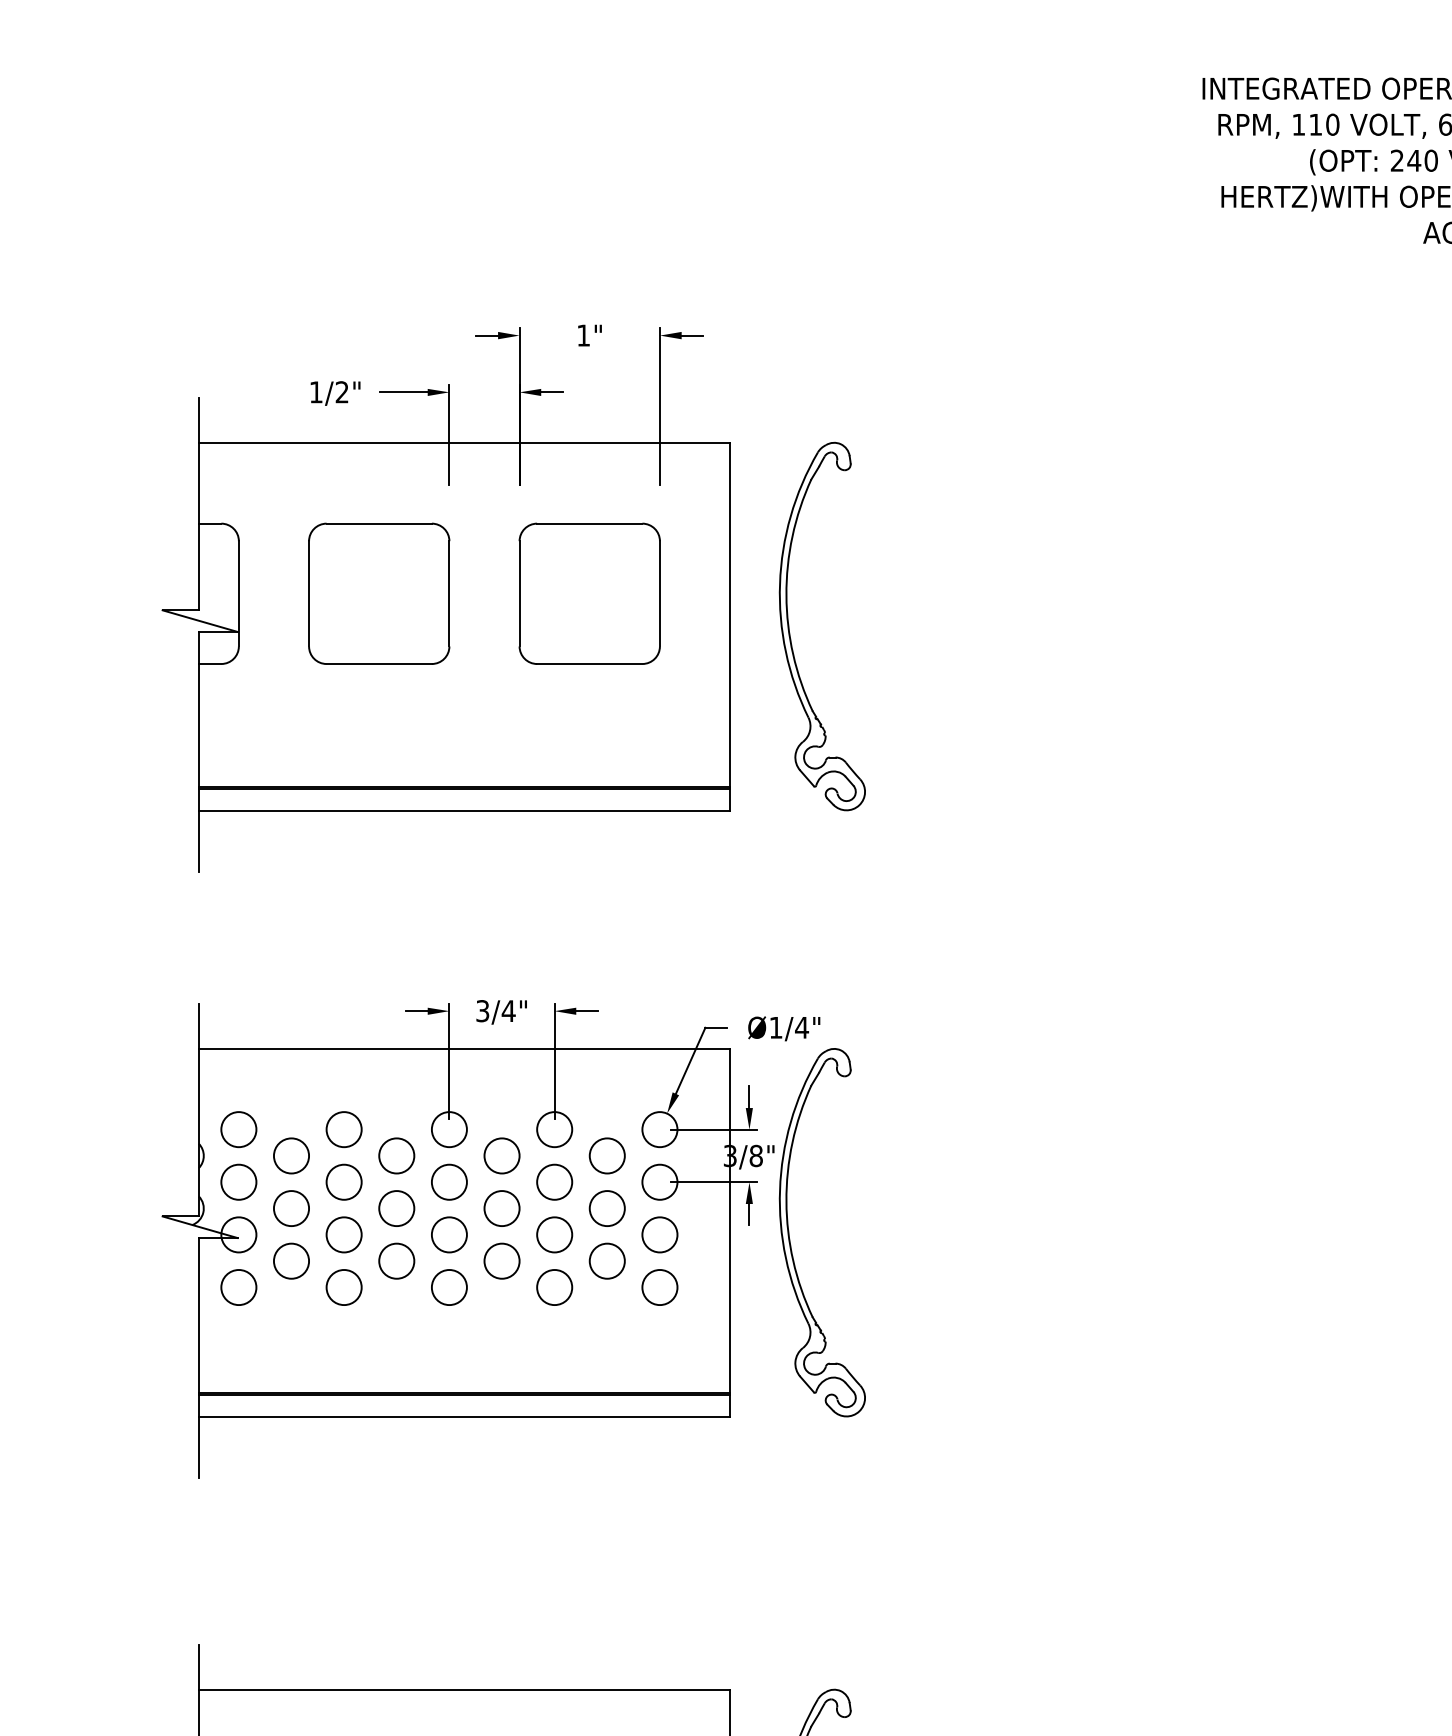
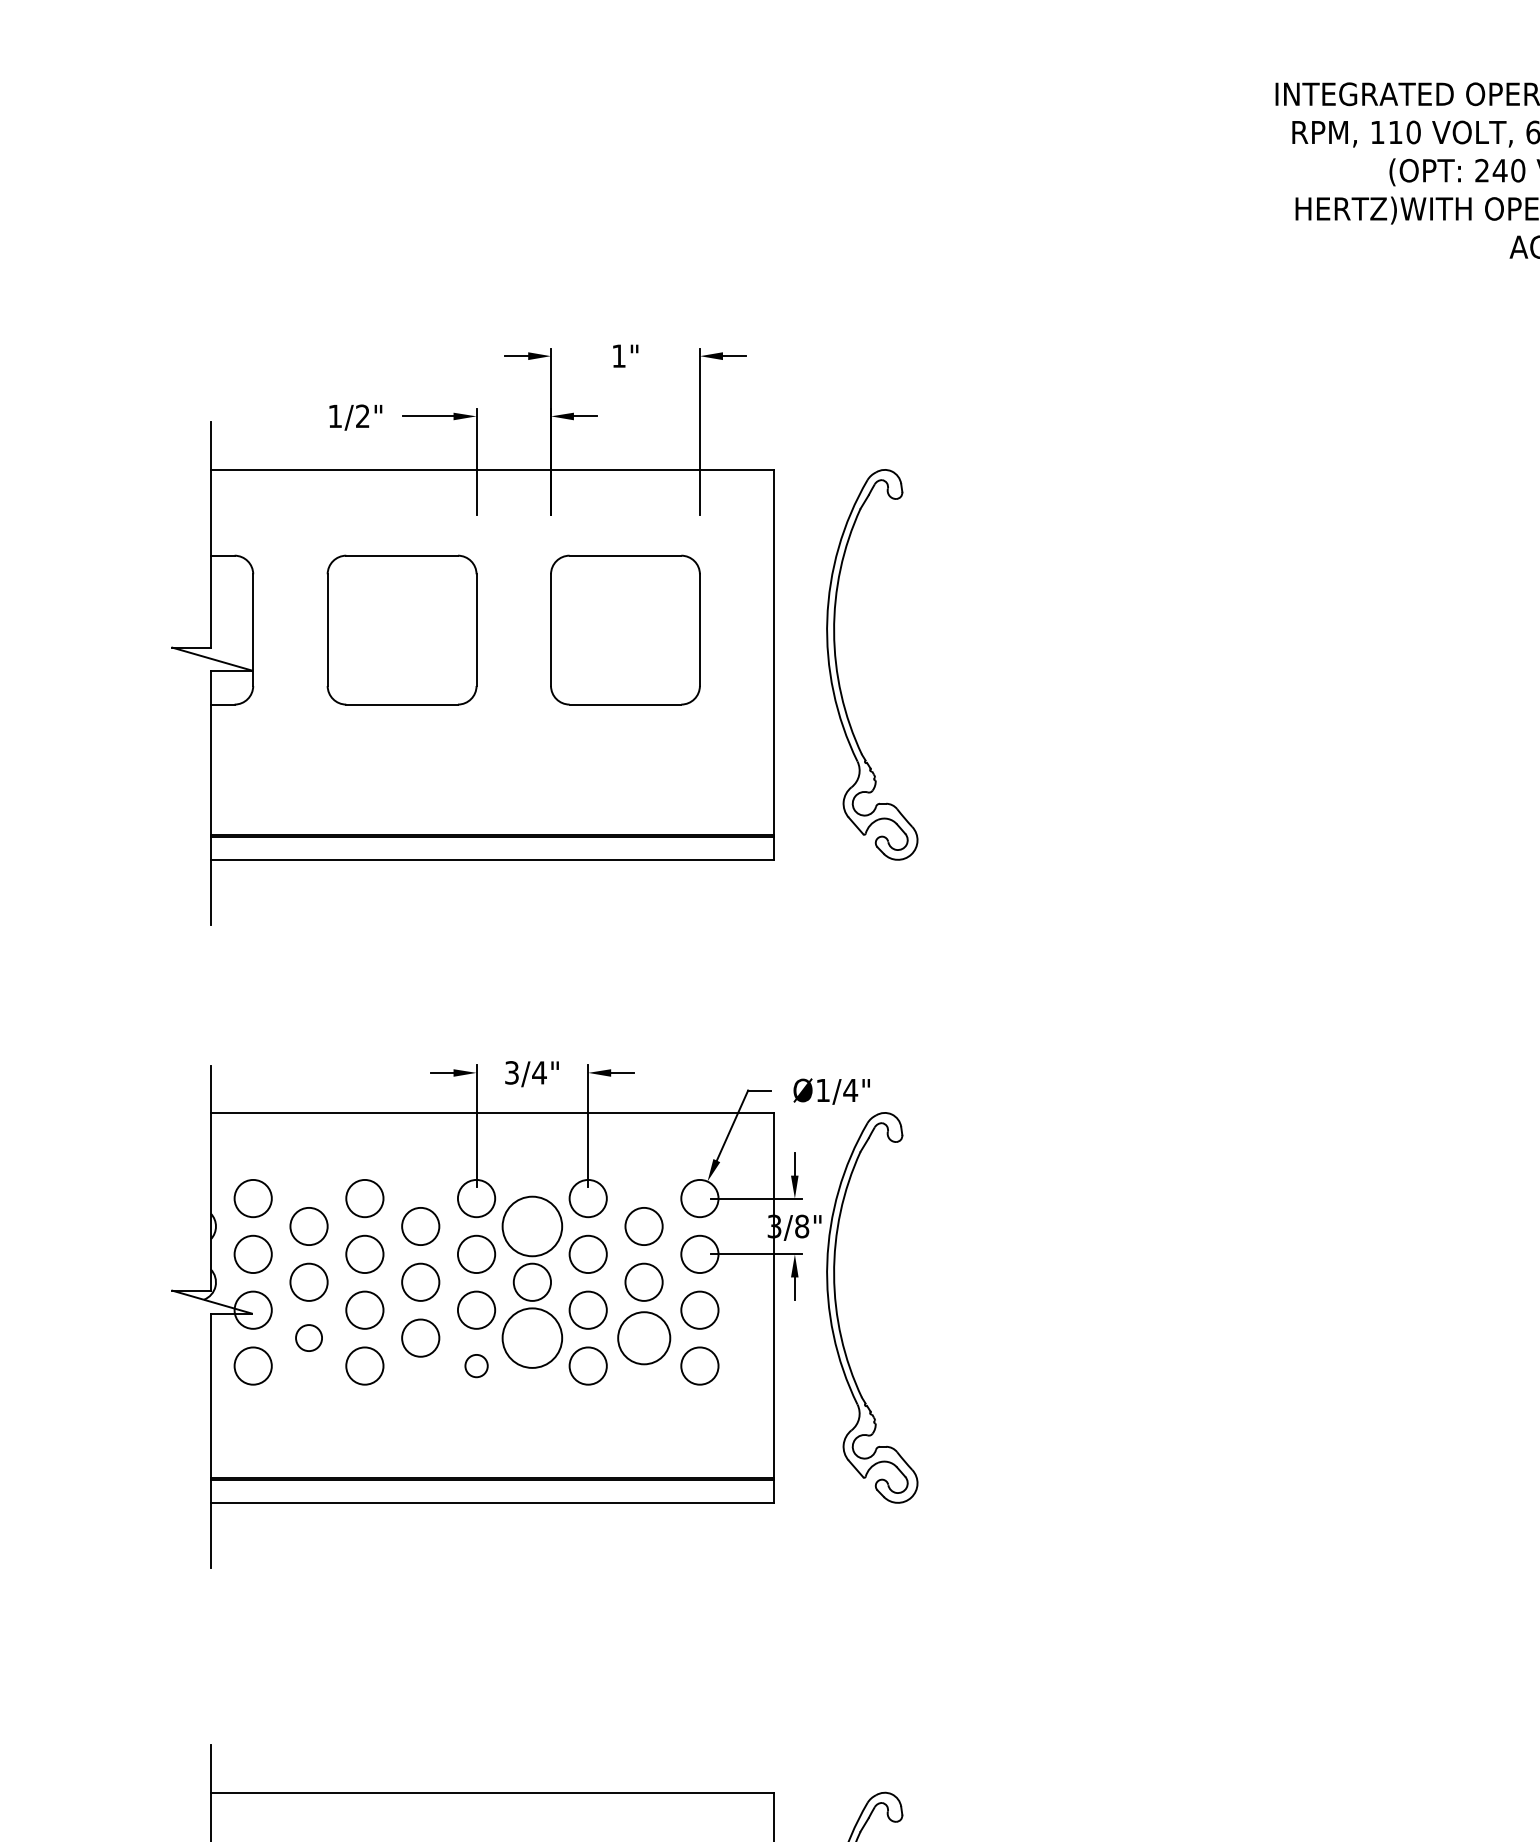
circle: (501, 1155) -> (531, 1226), size x1.6
circle: (291, 1260) -> (309, 1337), size x0.7
circle: (501, 1260) -> (531, 1337), size x1.6
circle: (606, 1260) -> (643, 1337), size x1.4
circle: (449, 1287) -> (476, 1366), size x0.6

